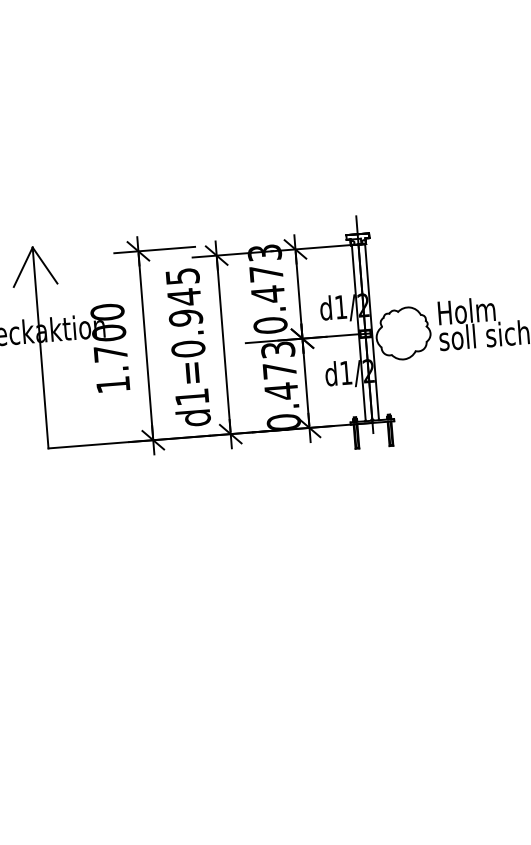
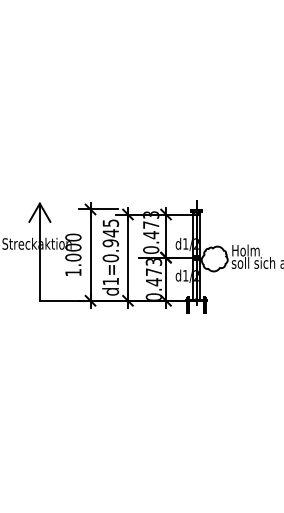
text: (110, 353) -> (73, 257), 1.700 -> 1.000

